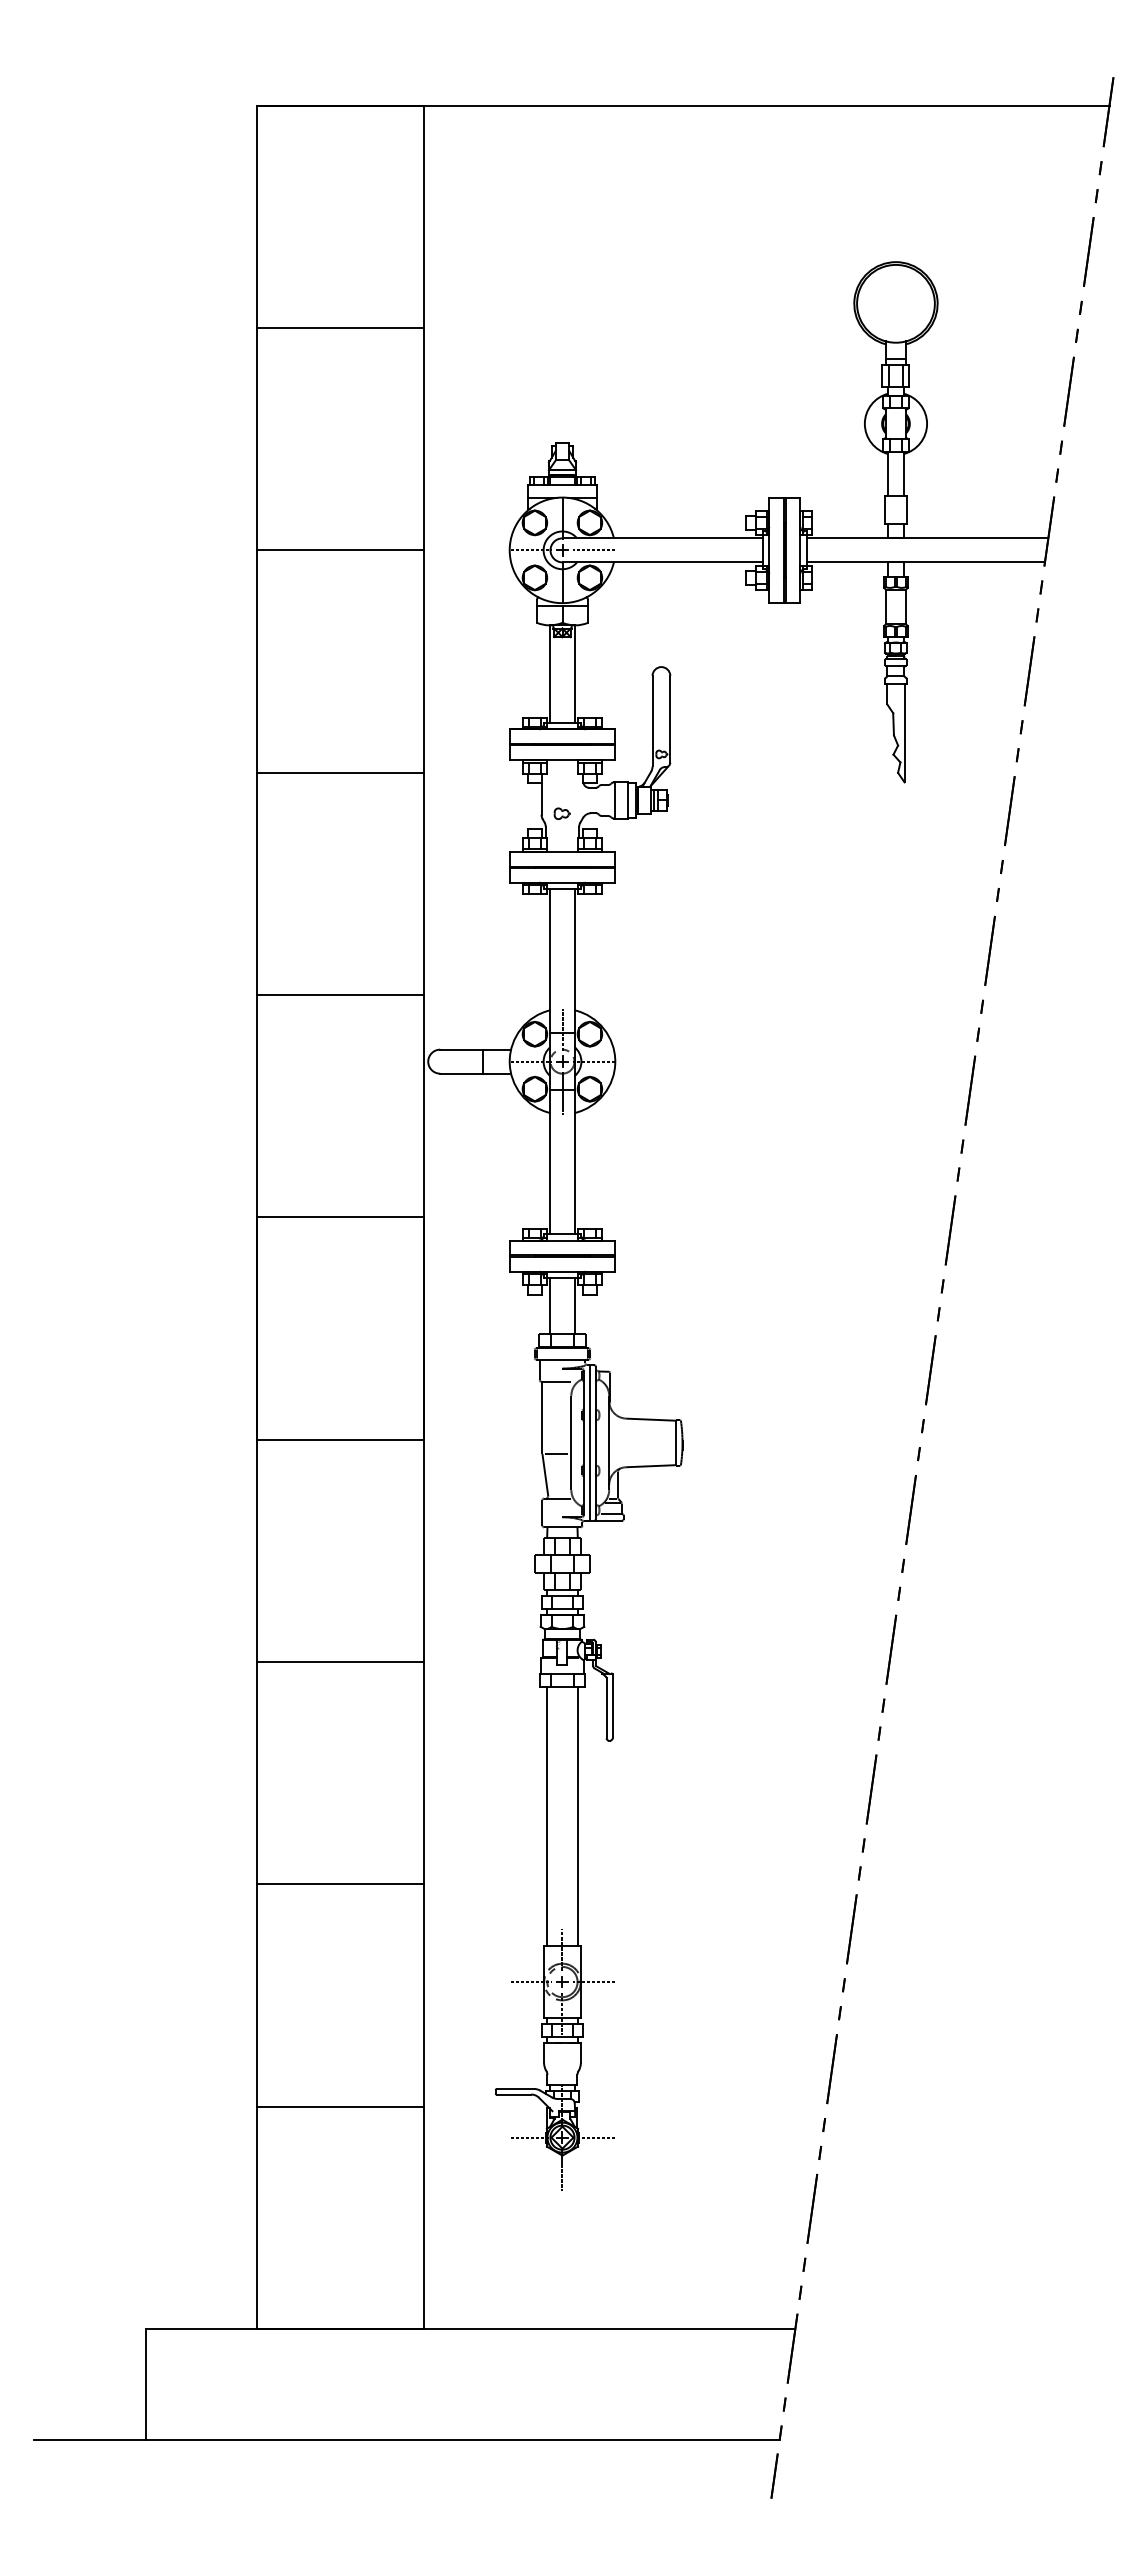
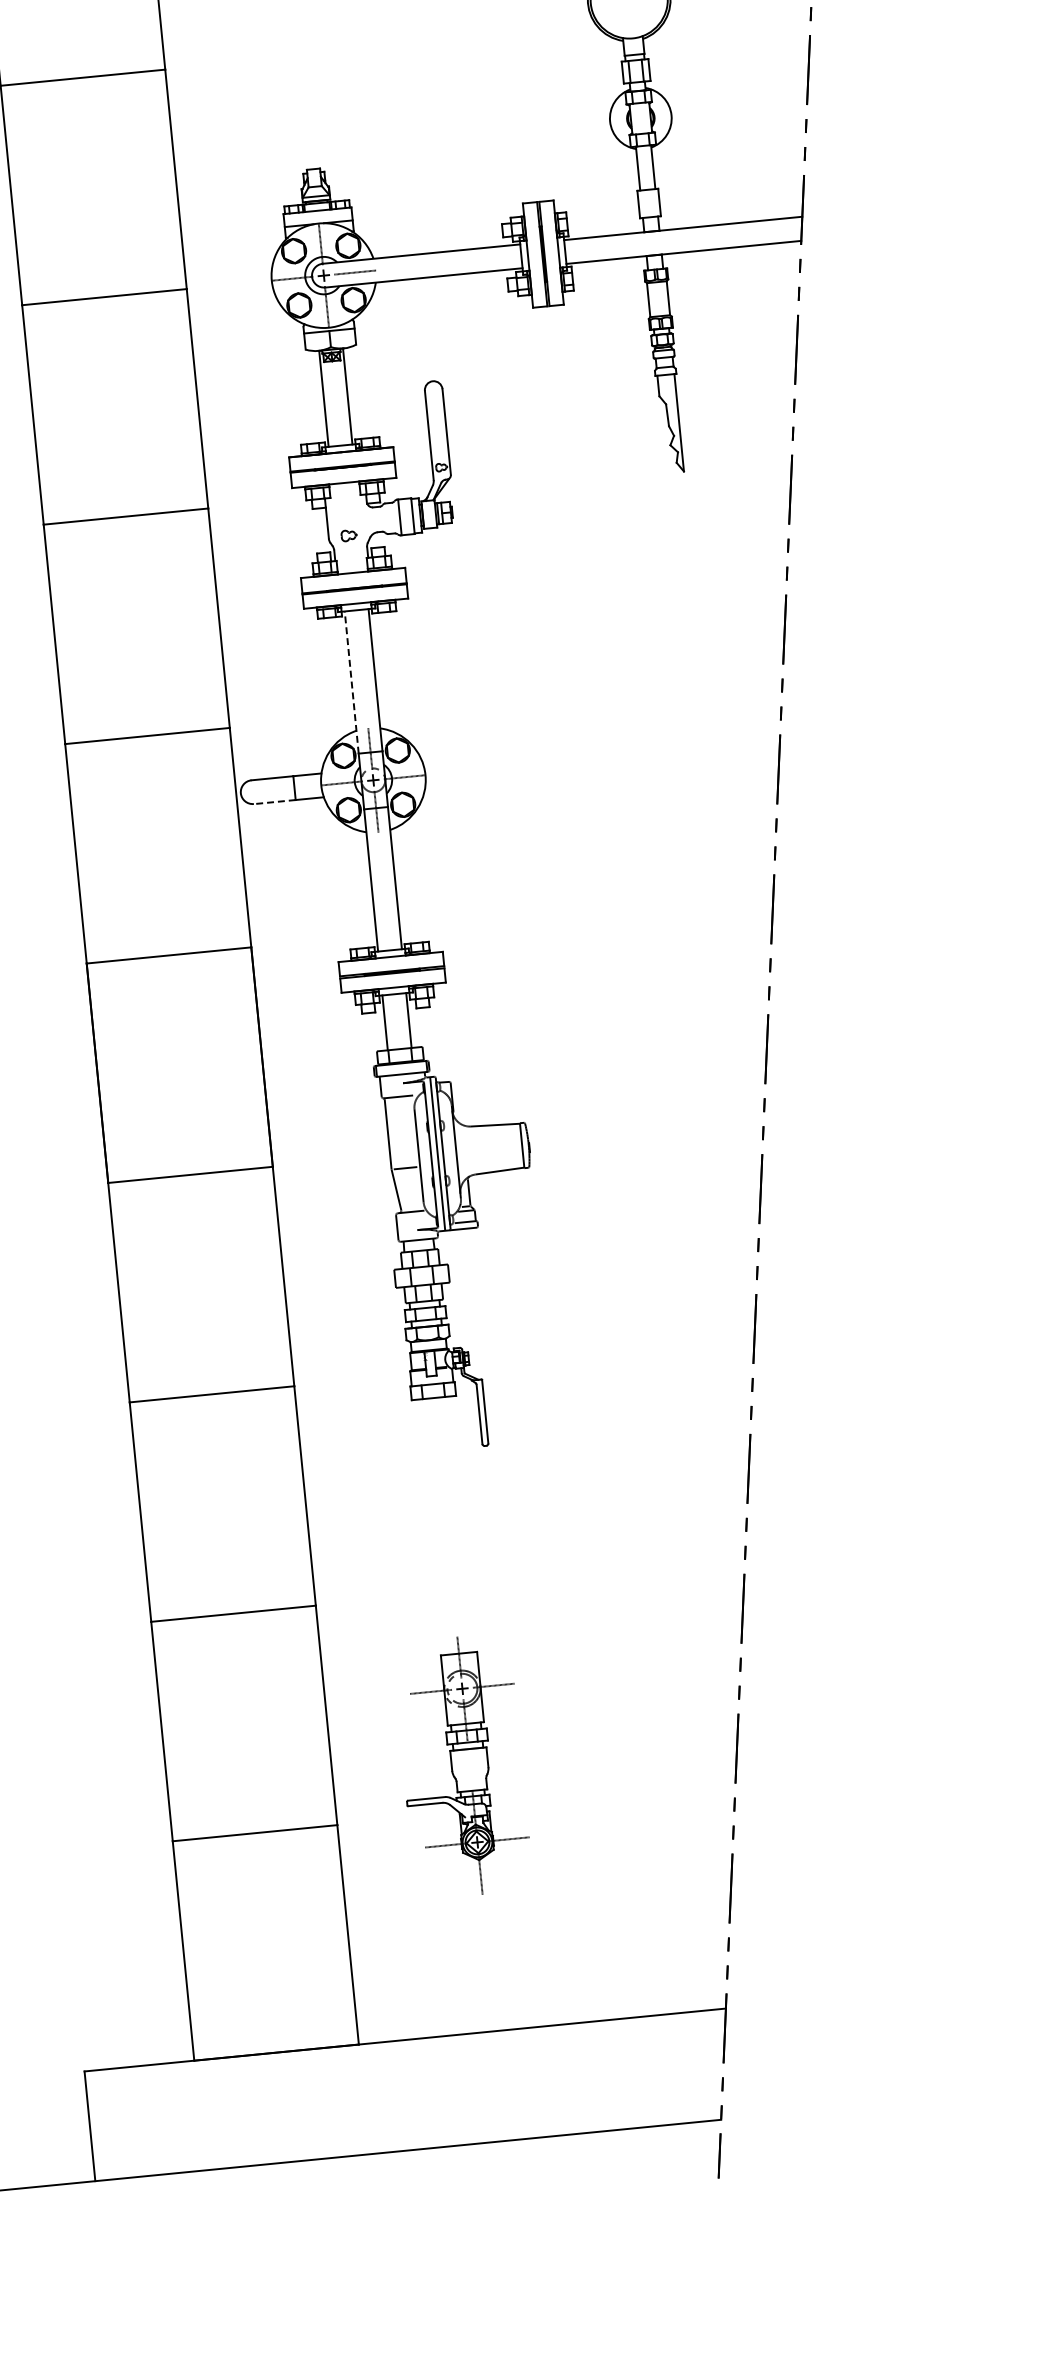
line: (550, 960) -> (351, 681), solid -> dashed
line: (460, 1073) -> (273, 801), solid -> dashed
line: (547, 1816) -> (431, 1526), removed
line: (577, 1816) -> (461, 1523), removed

